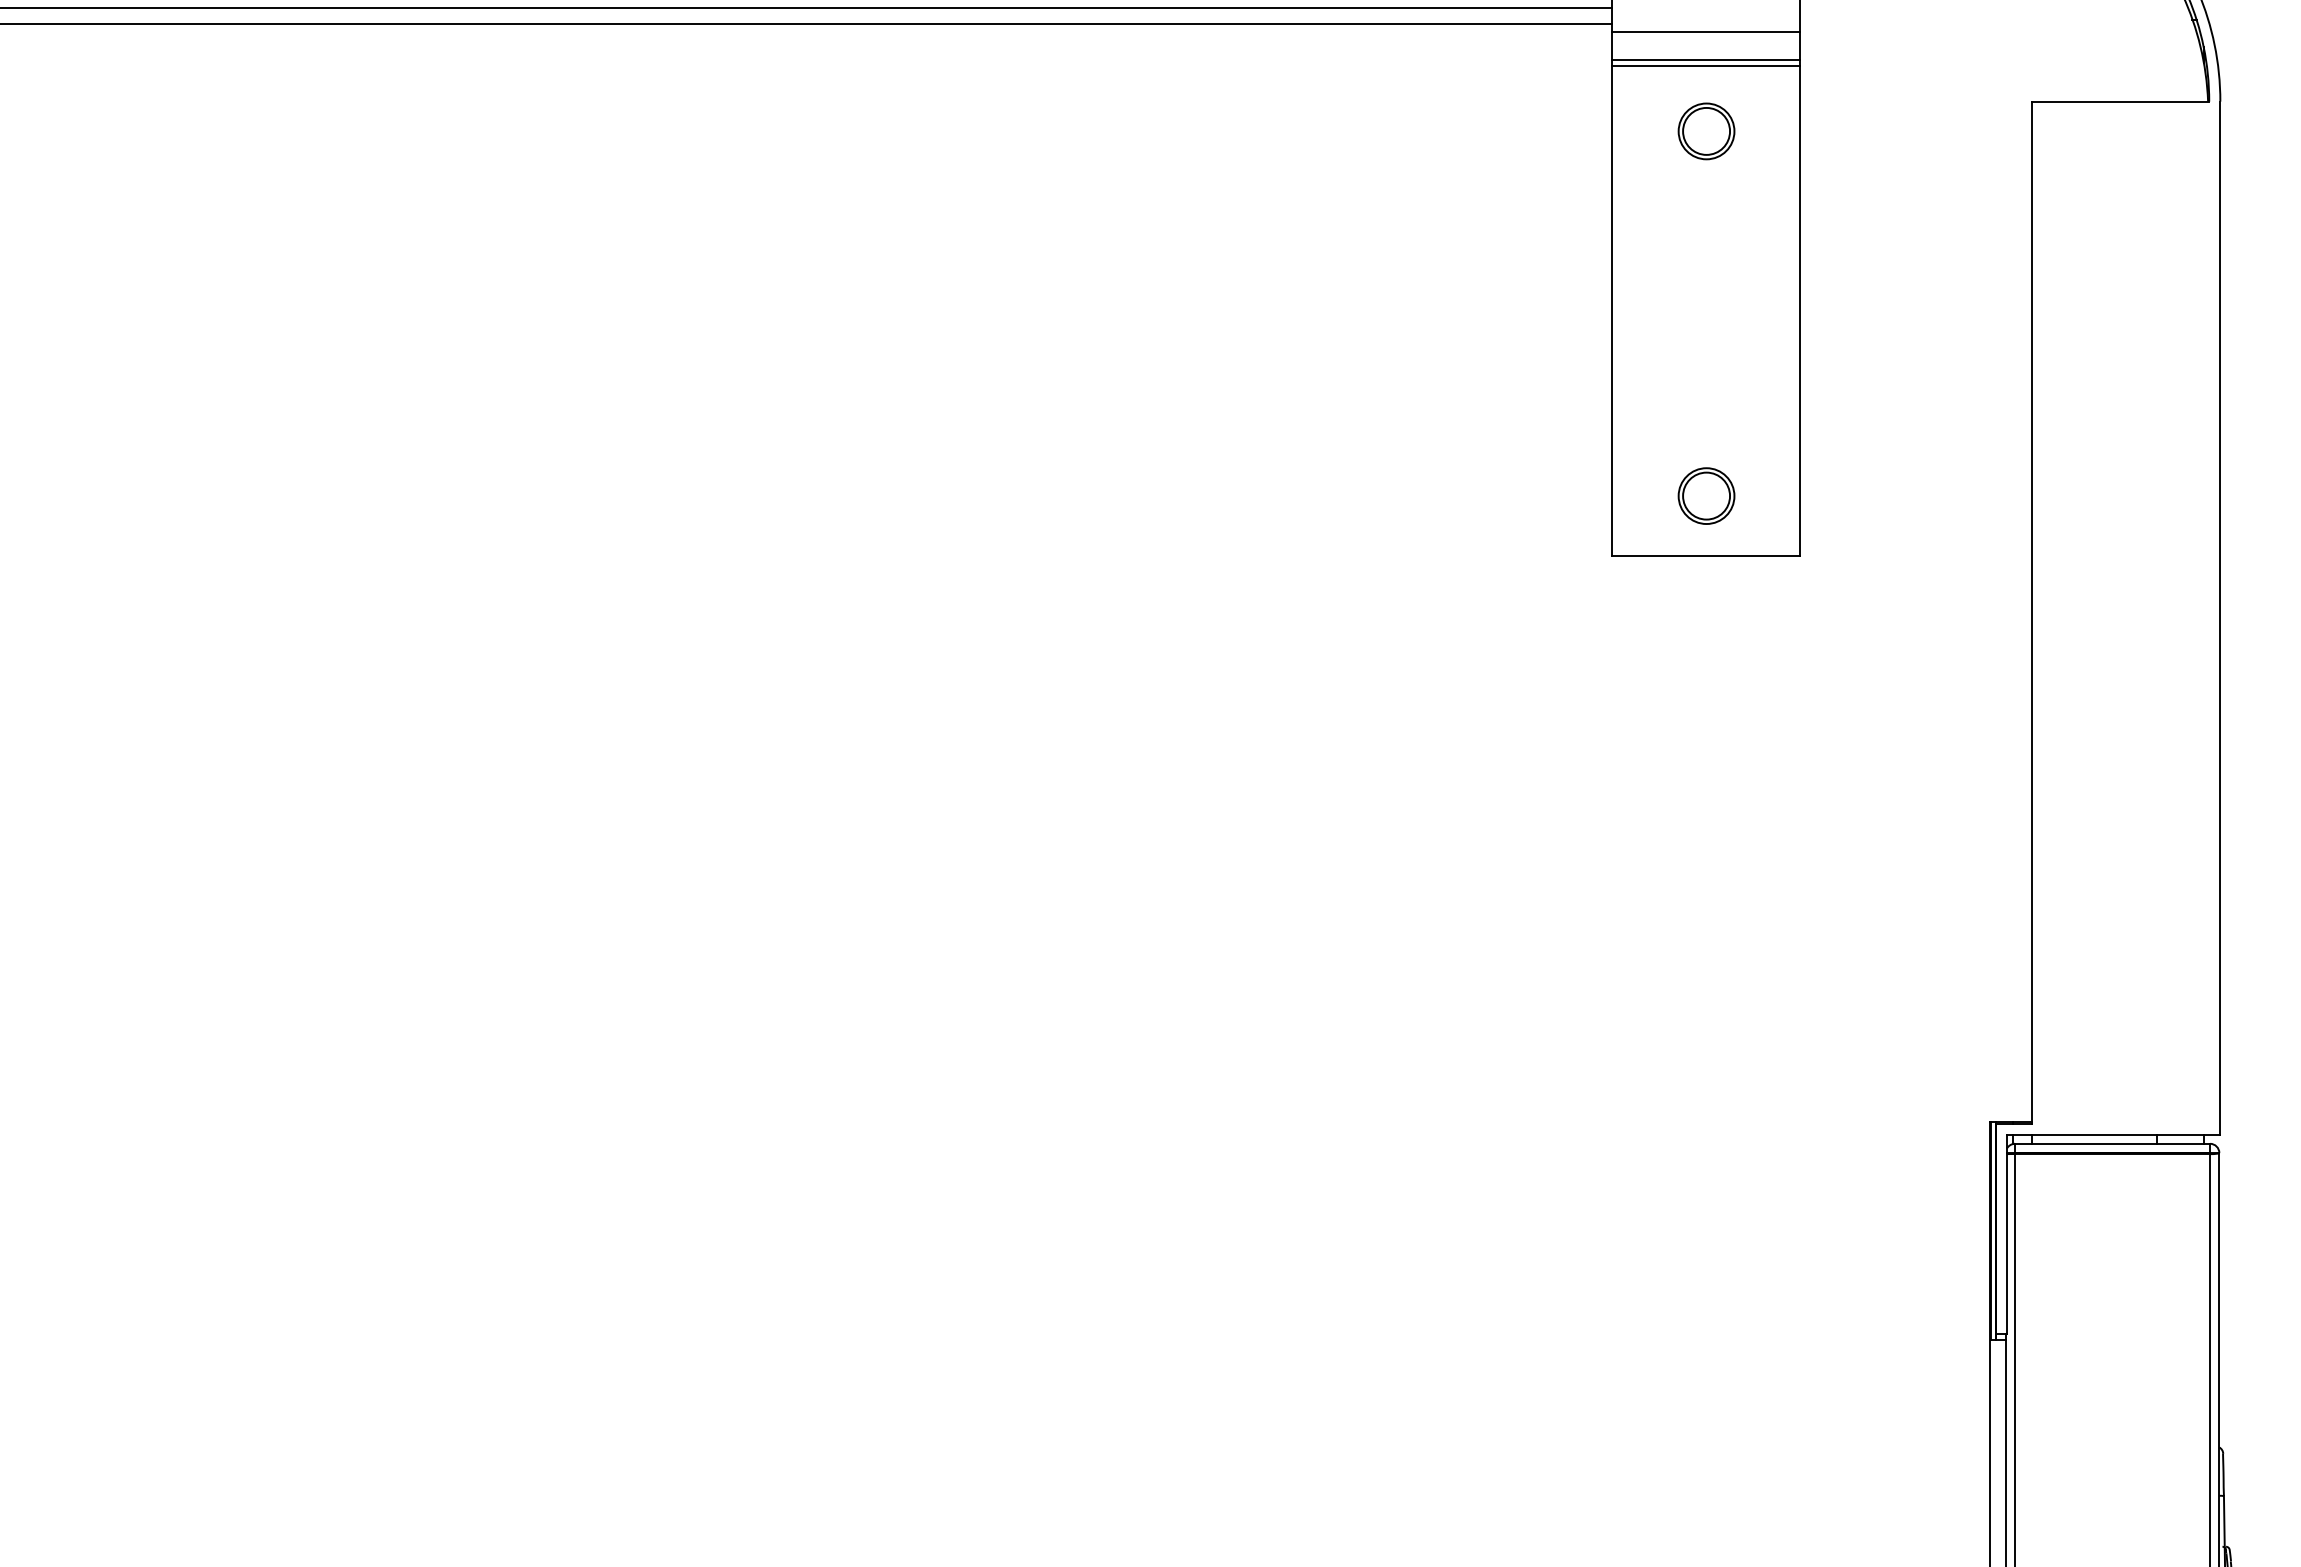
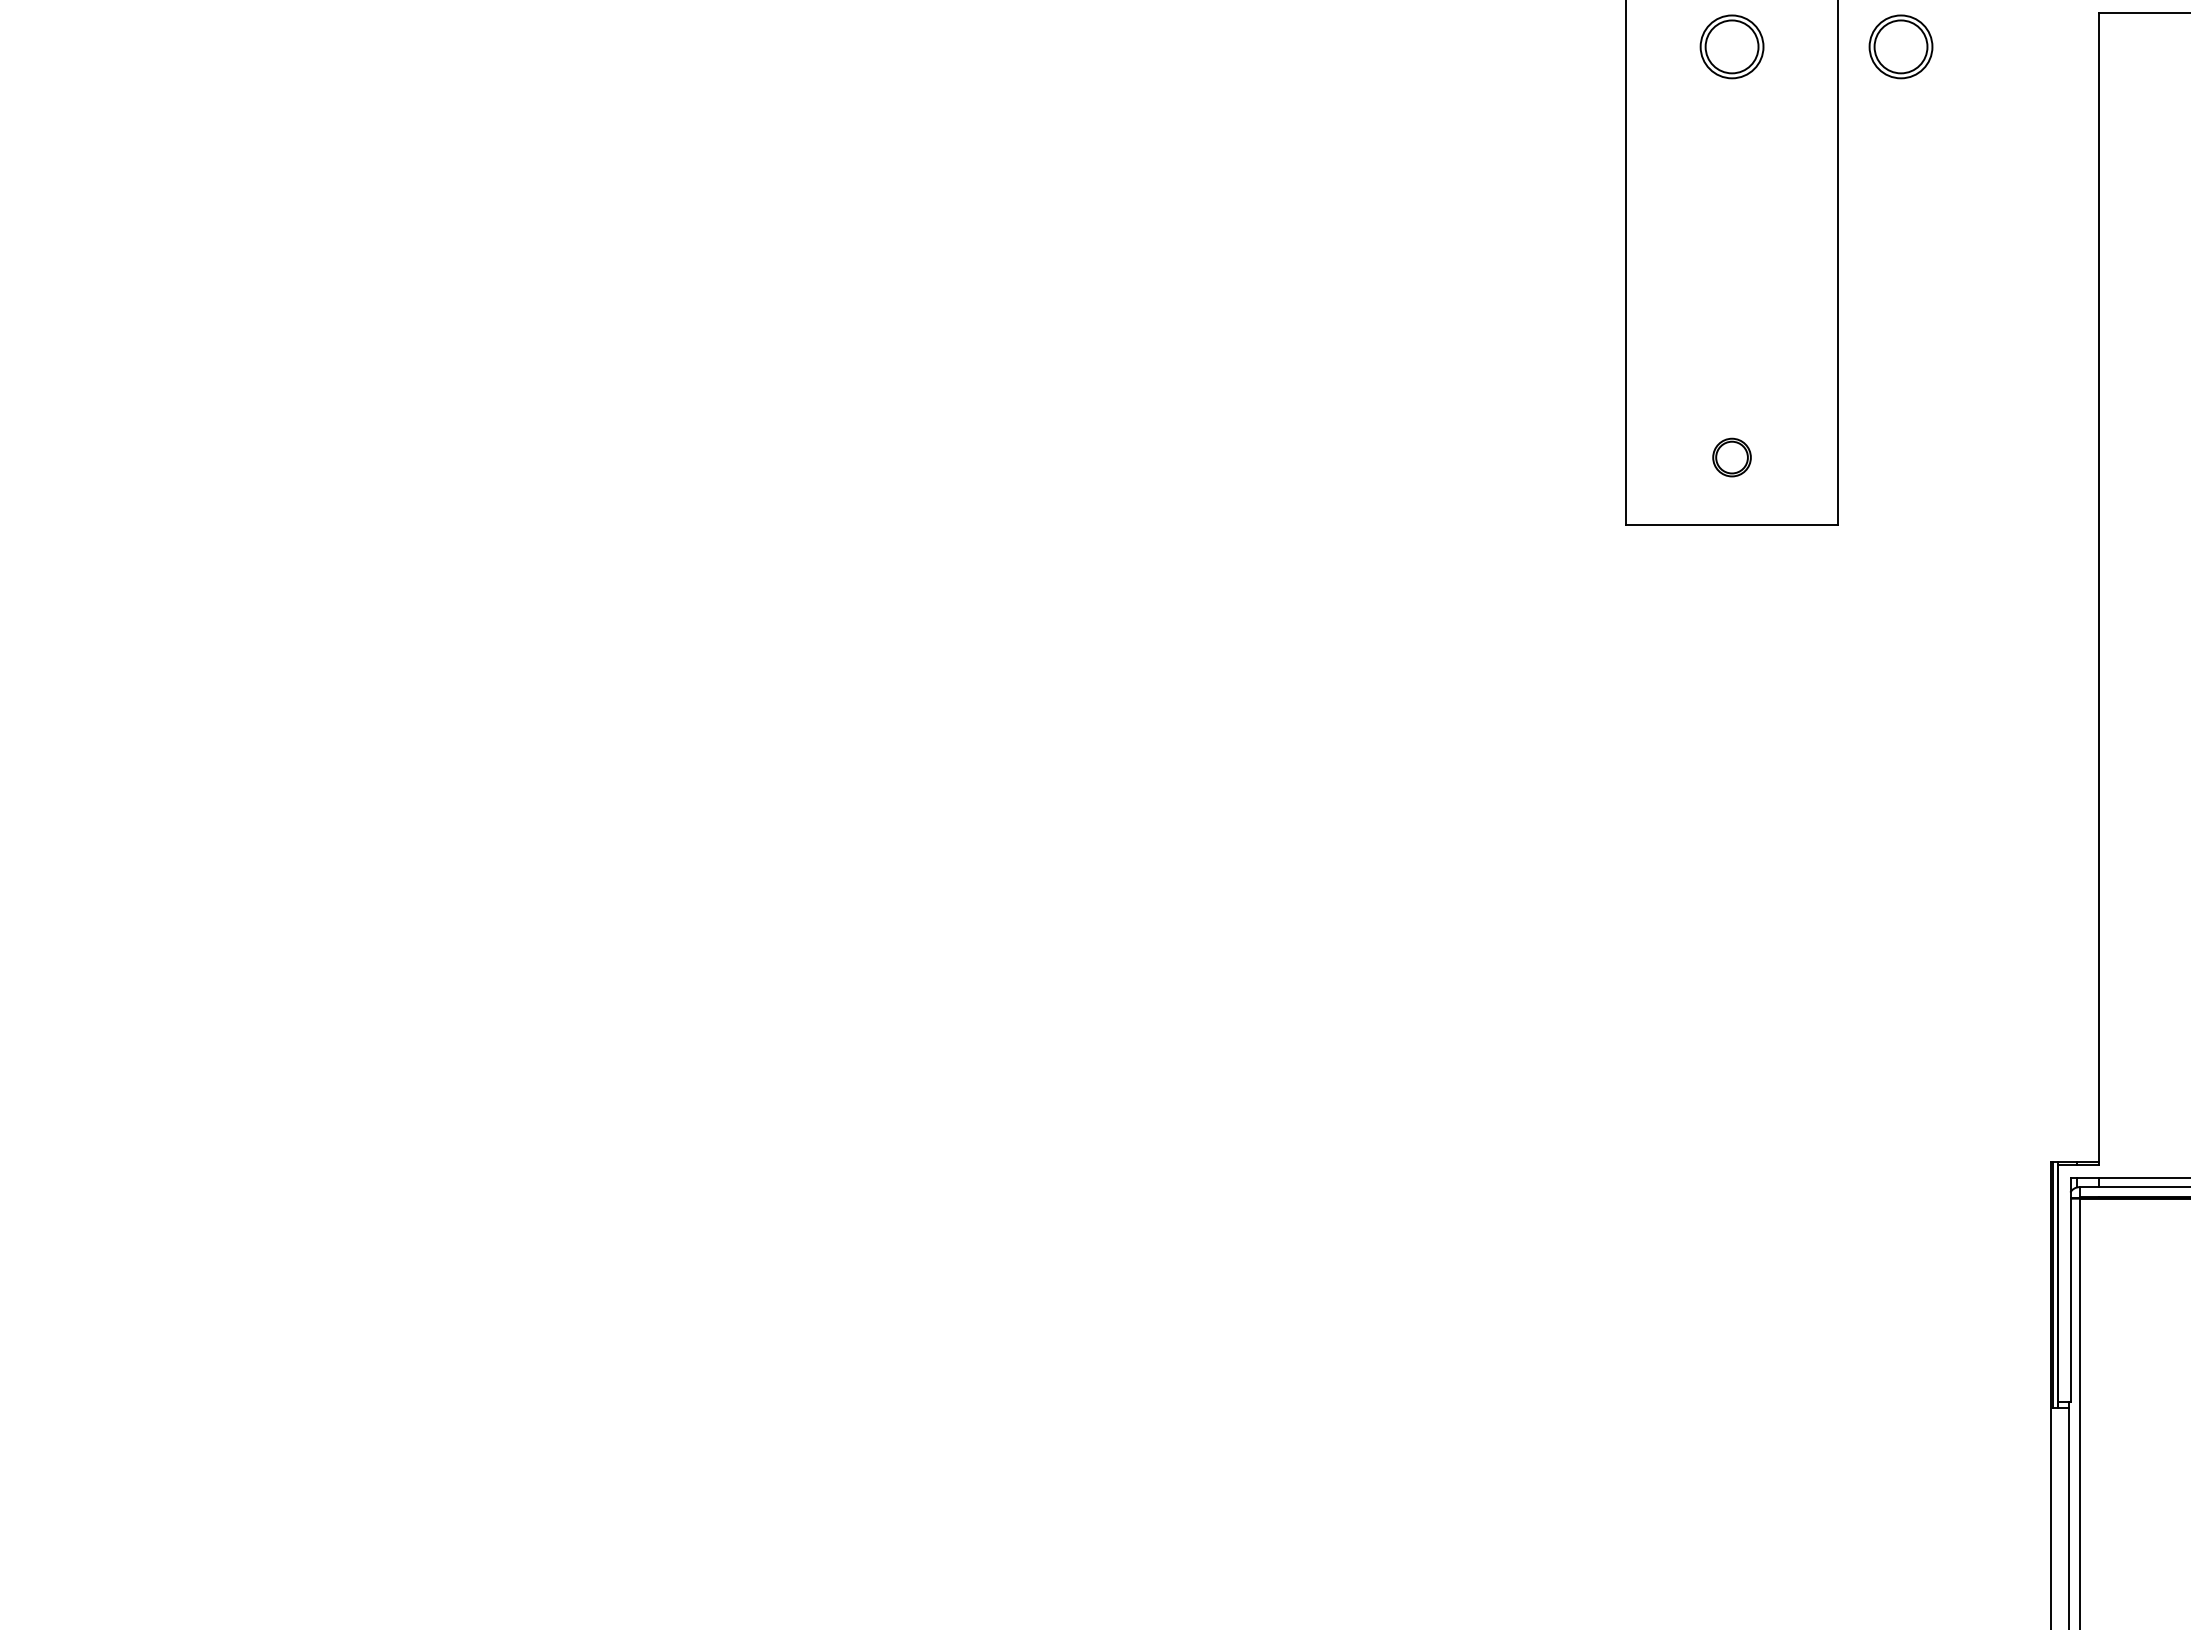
part: (1856, 131) -> (1900, 46), added
part: (1706, 495) -> (1732, 456), size x0.6

